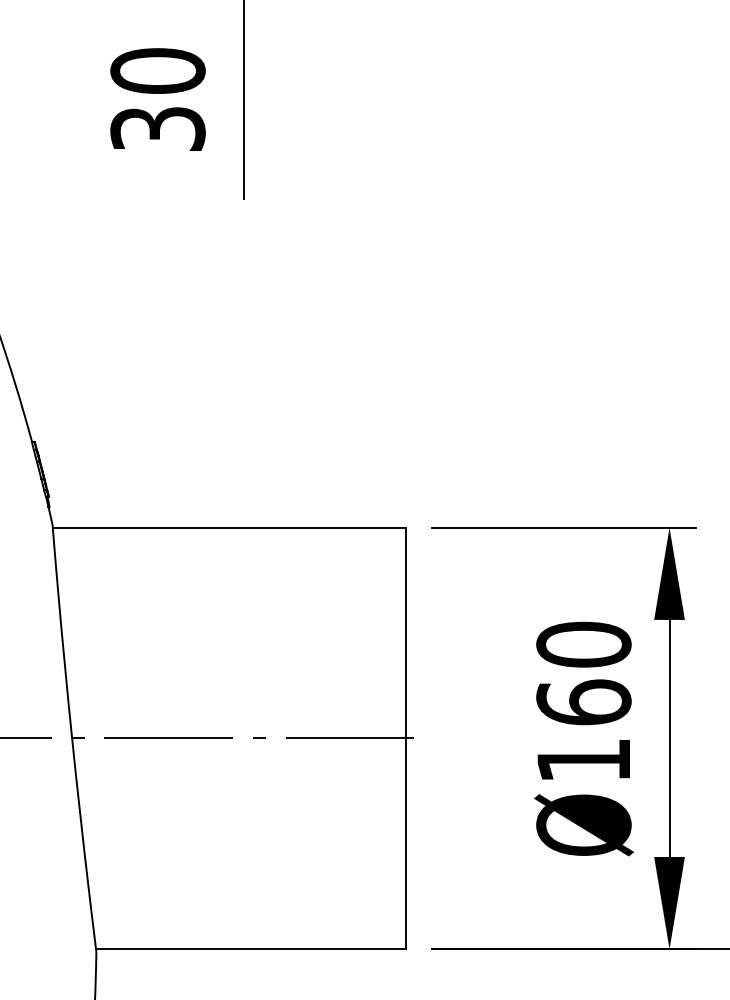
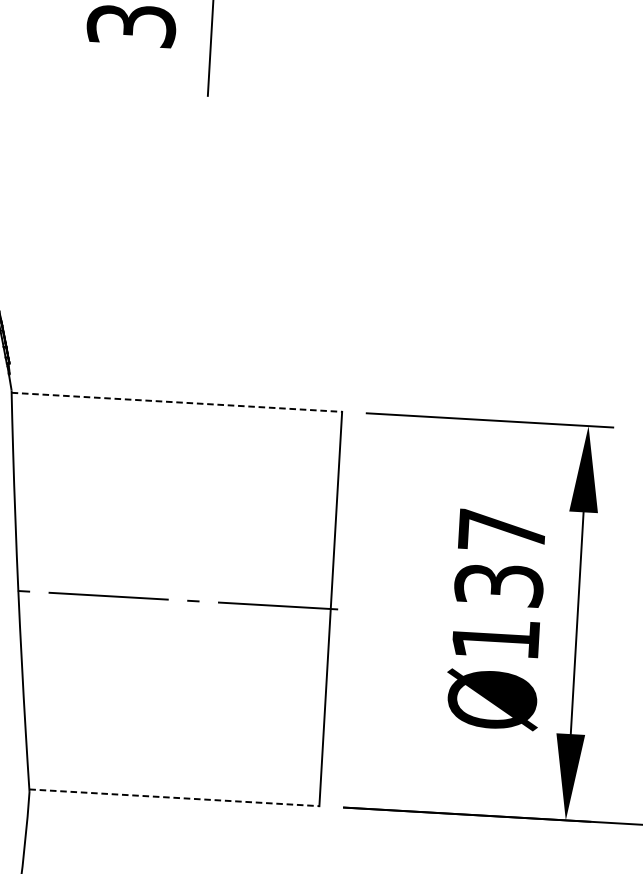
line: (229, 527) -> (176, 402), solid -> dashed
text: (583, 673) -> (500, 557), Ø160 -> Ø137
line: (251, 949) -> (174, 798), solid -> dashed

